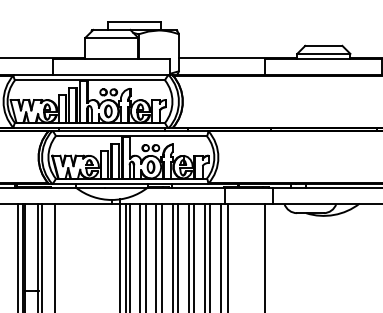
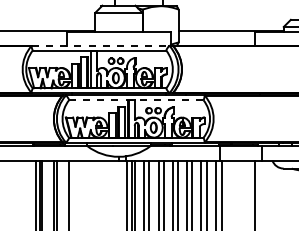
line: (91, 75) -> (100, 46), solid -> dashed
line: (131, 136) -> (136, 100), solid -> dashed

